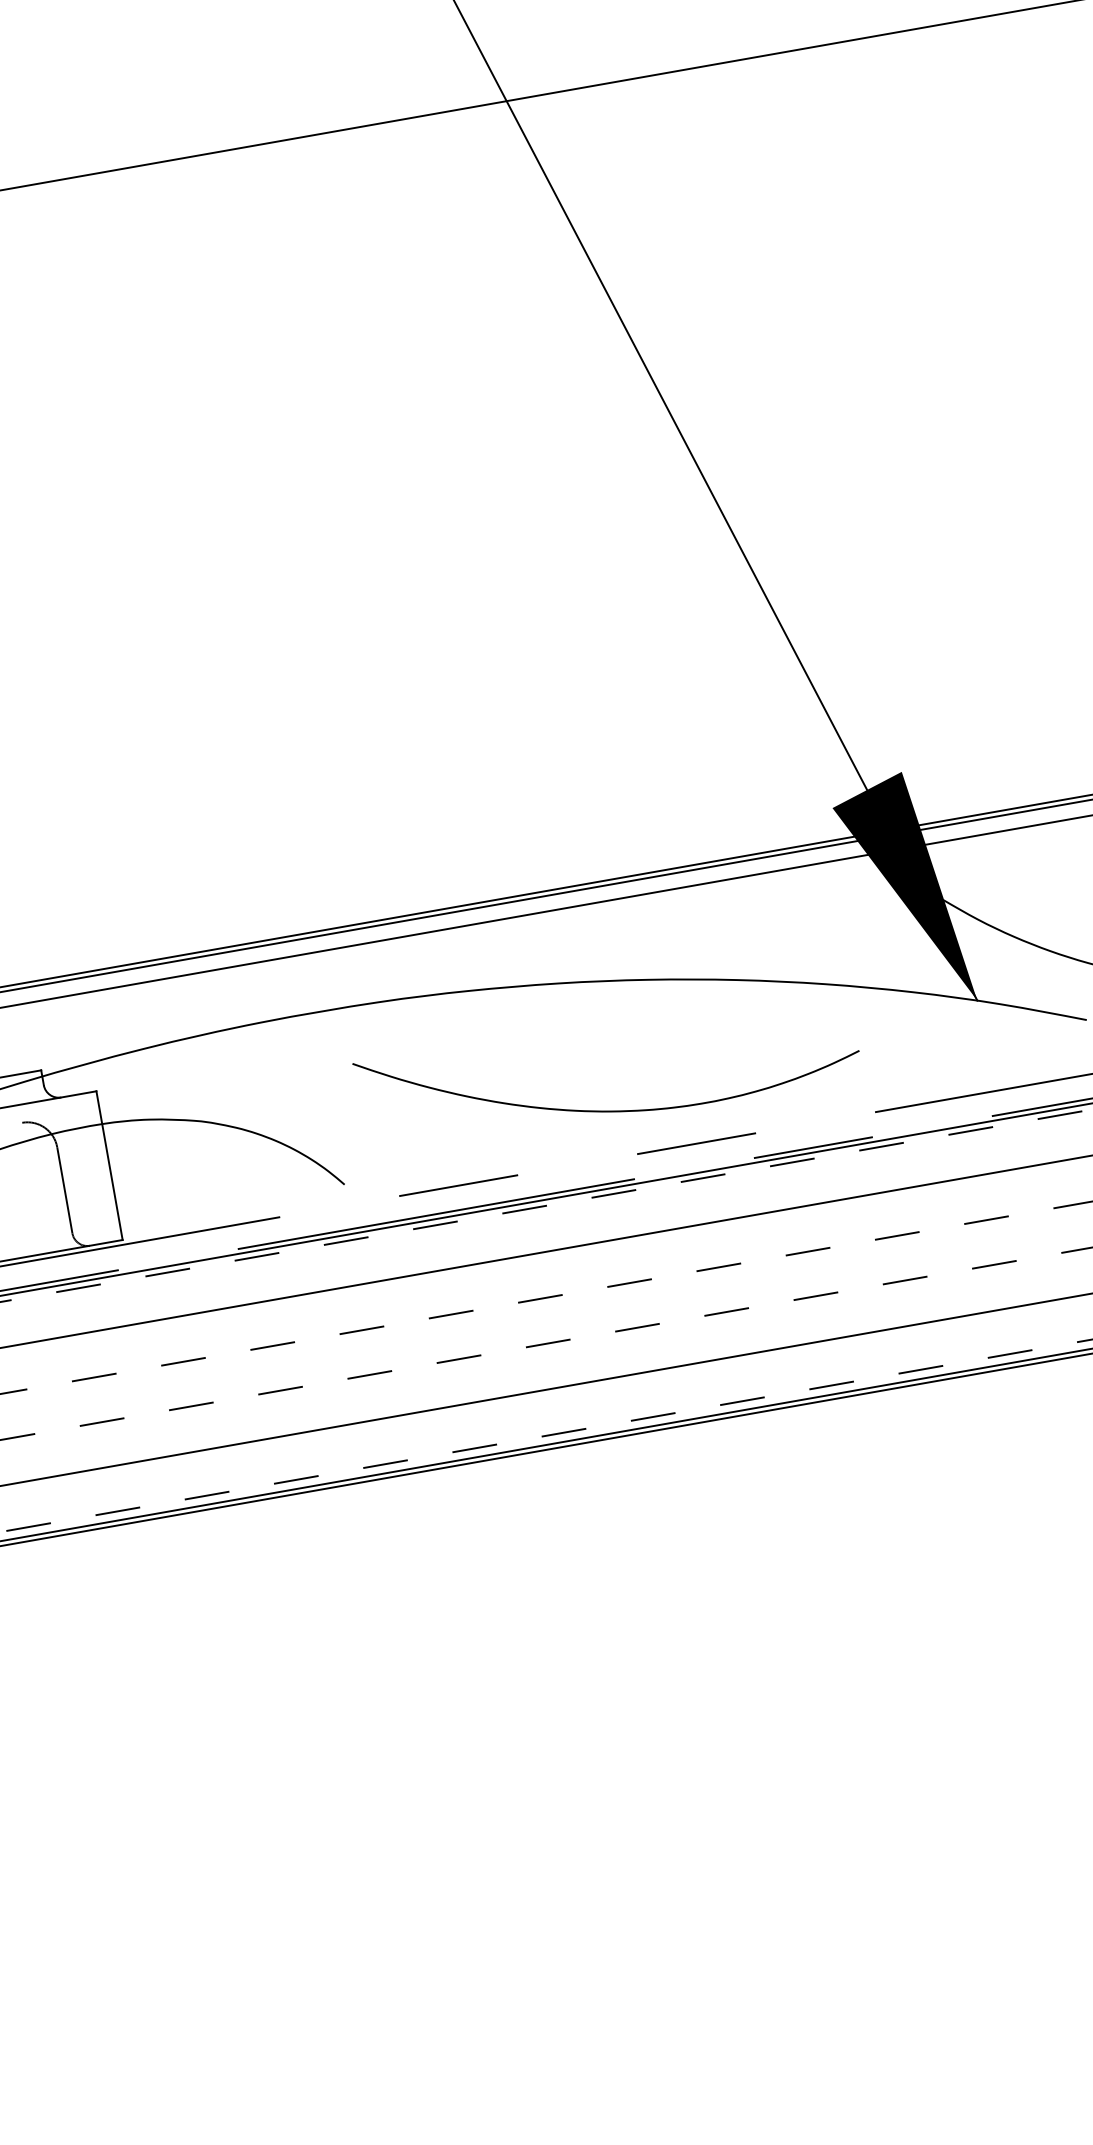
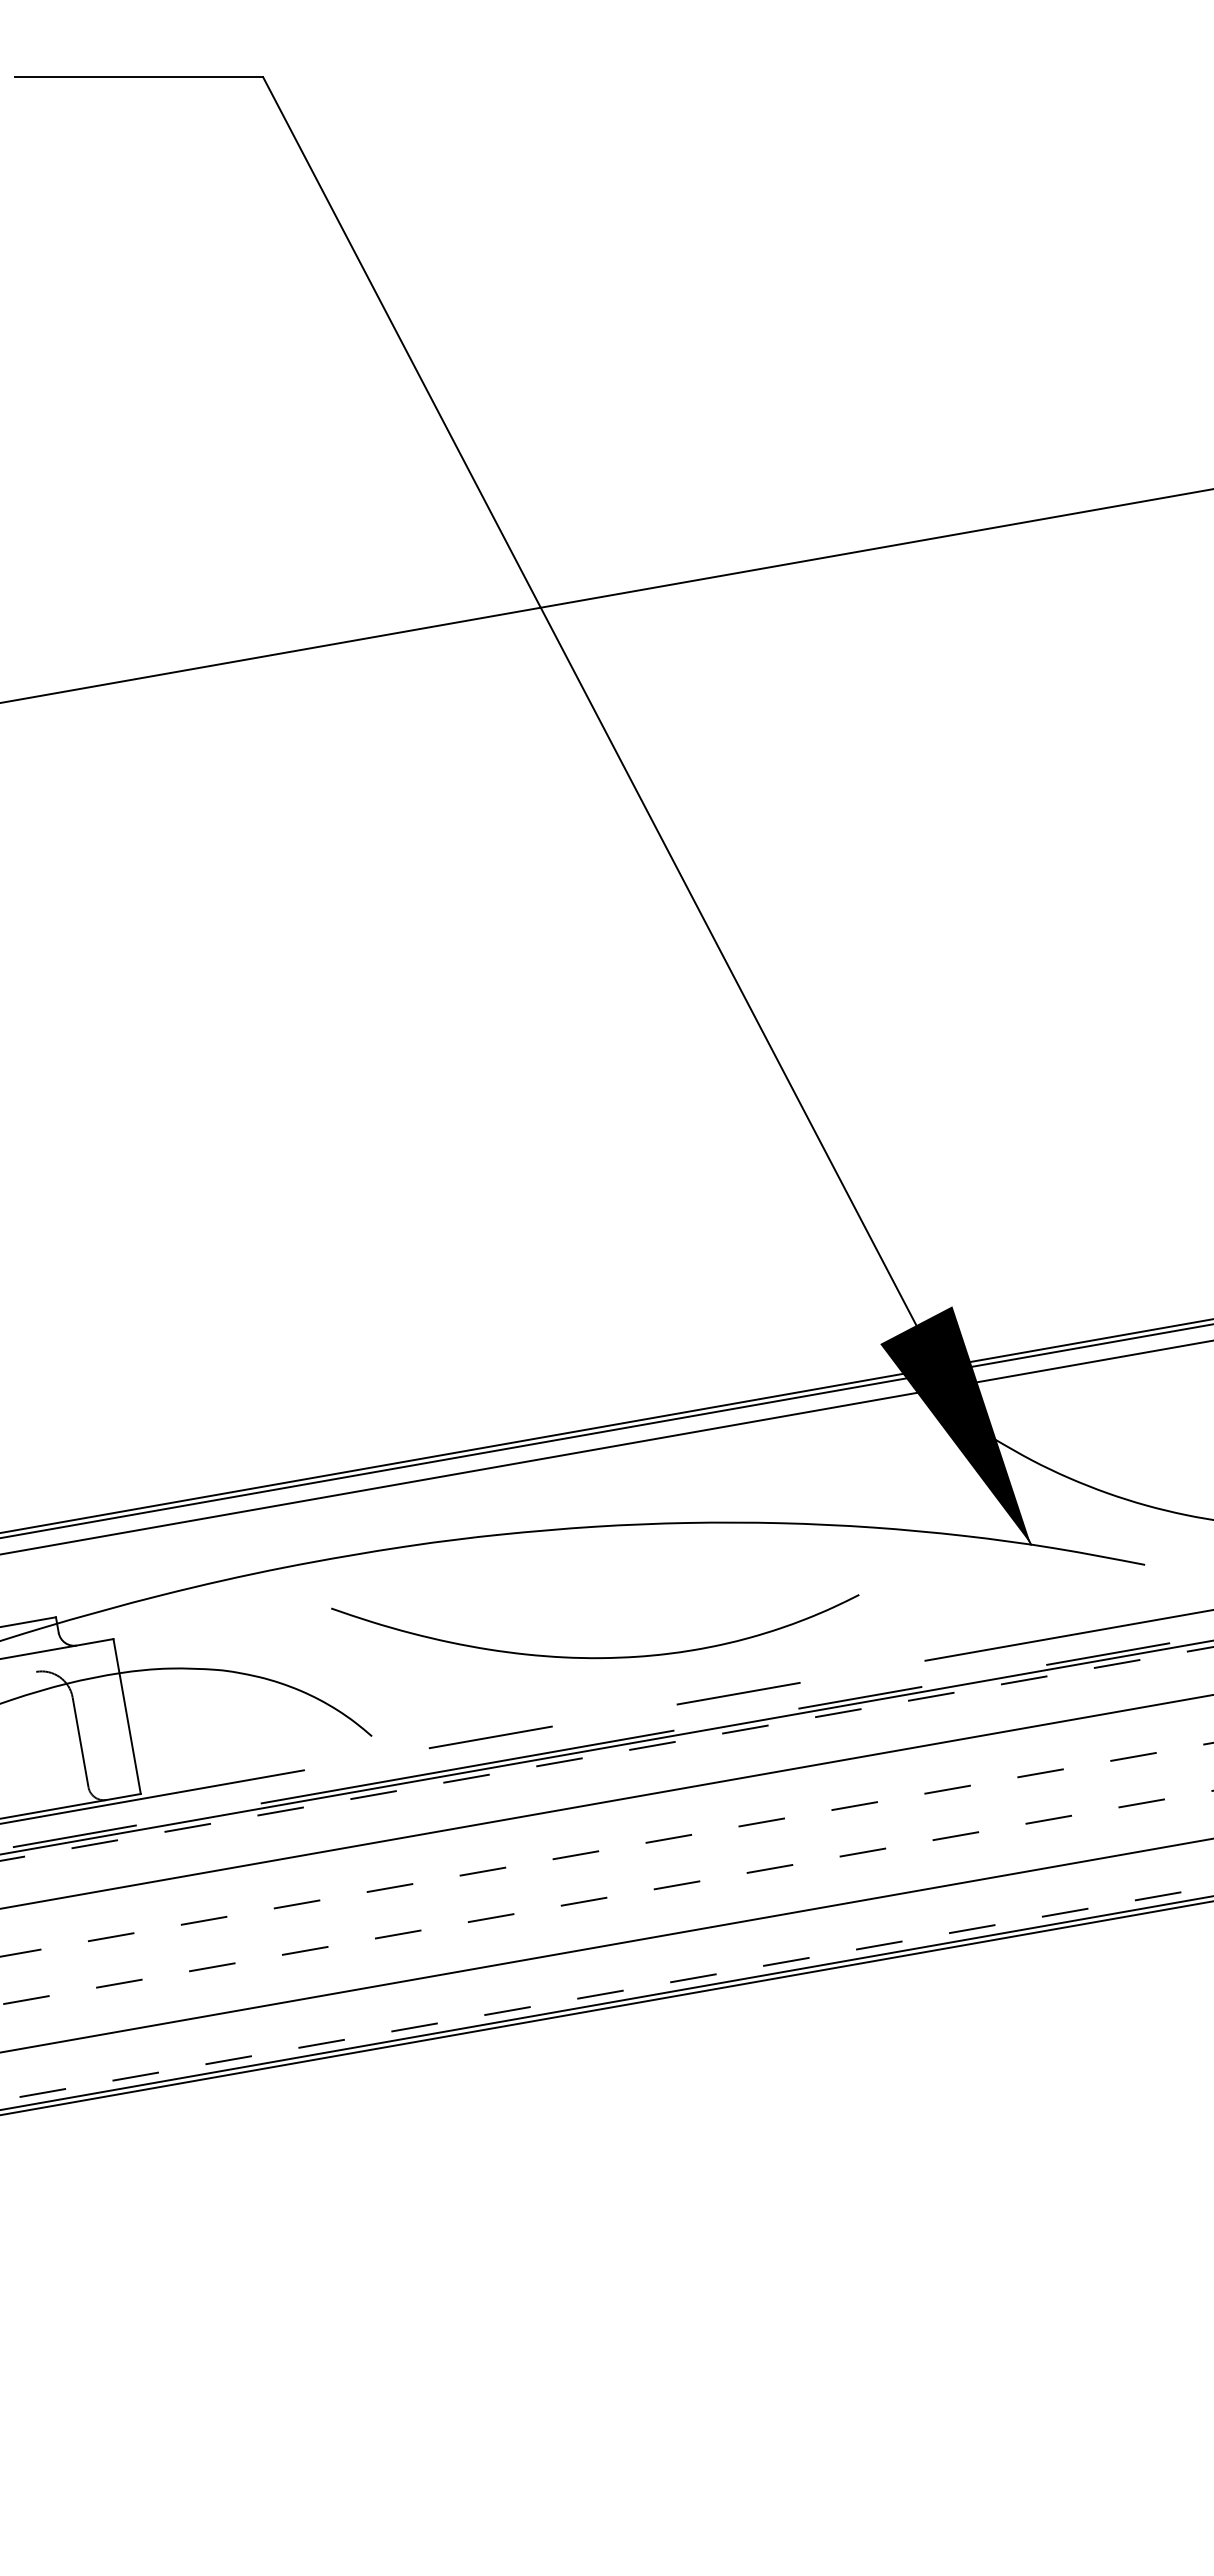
curve: (606, 1110) -> (595, 1657), moved

